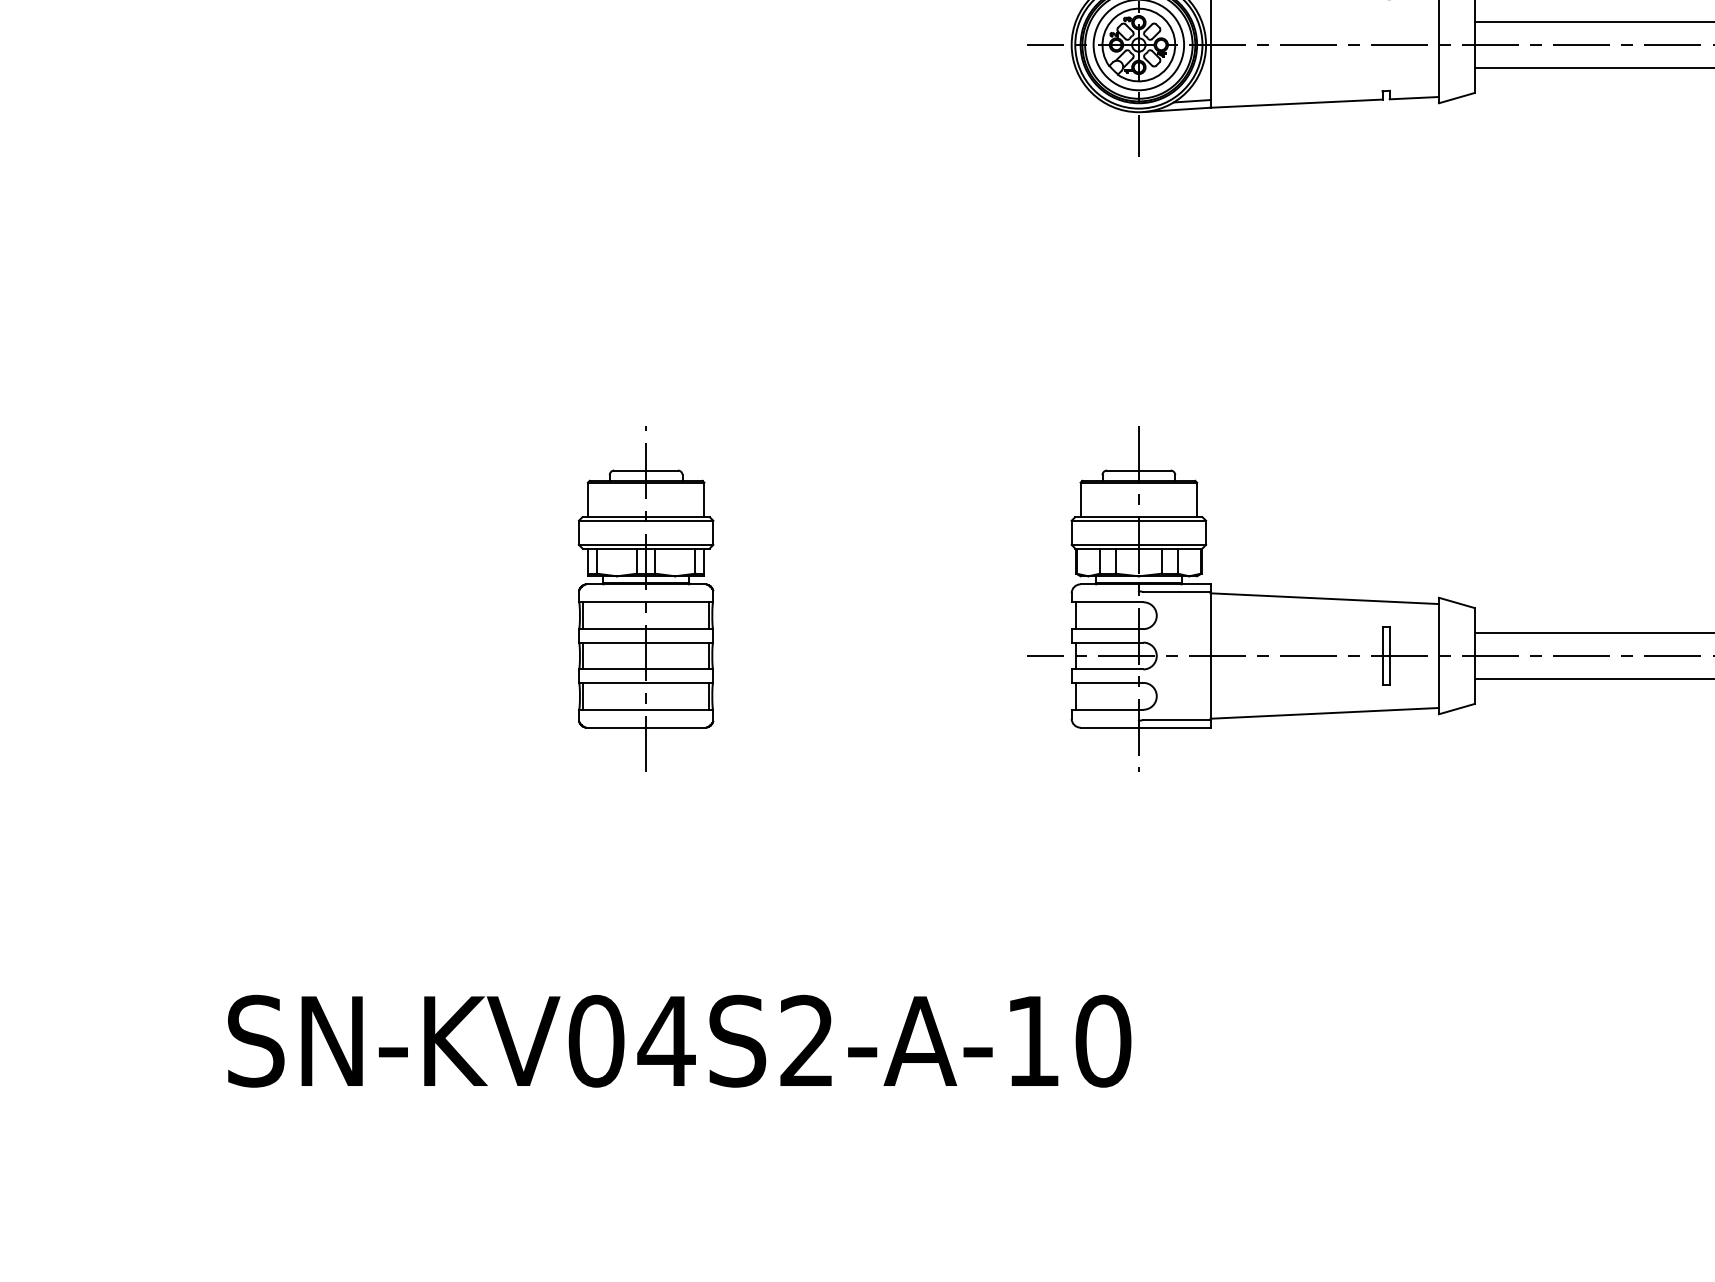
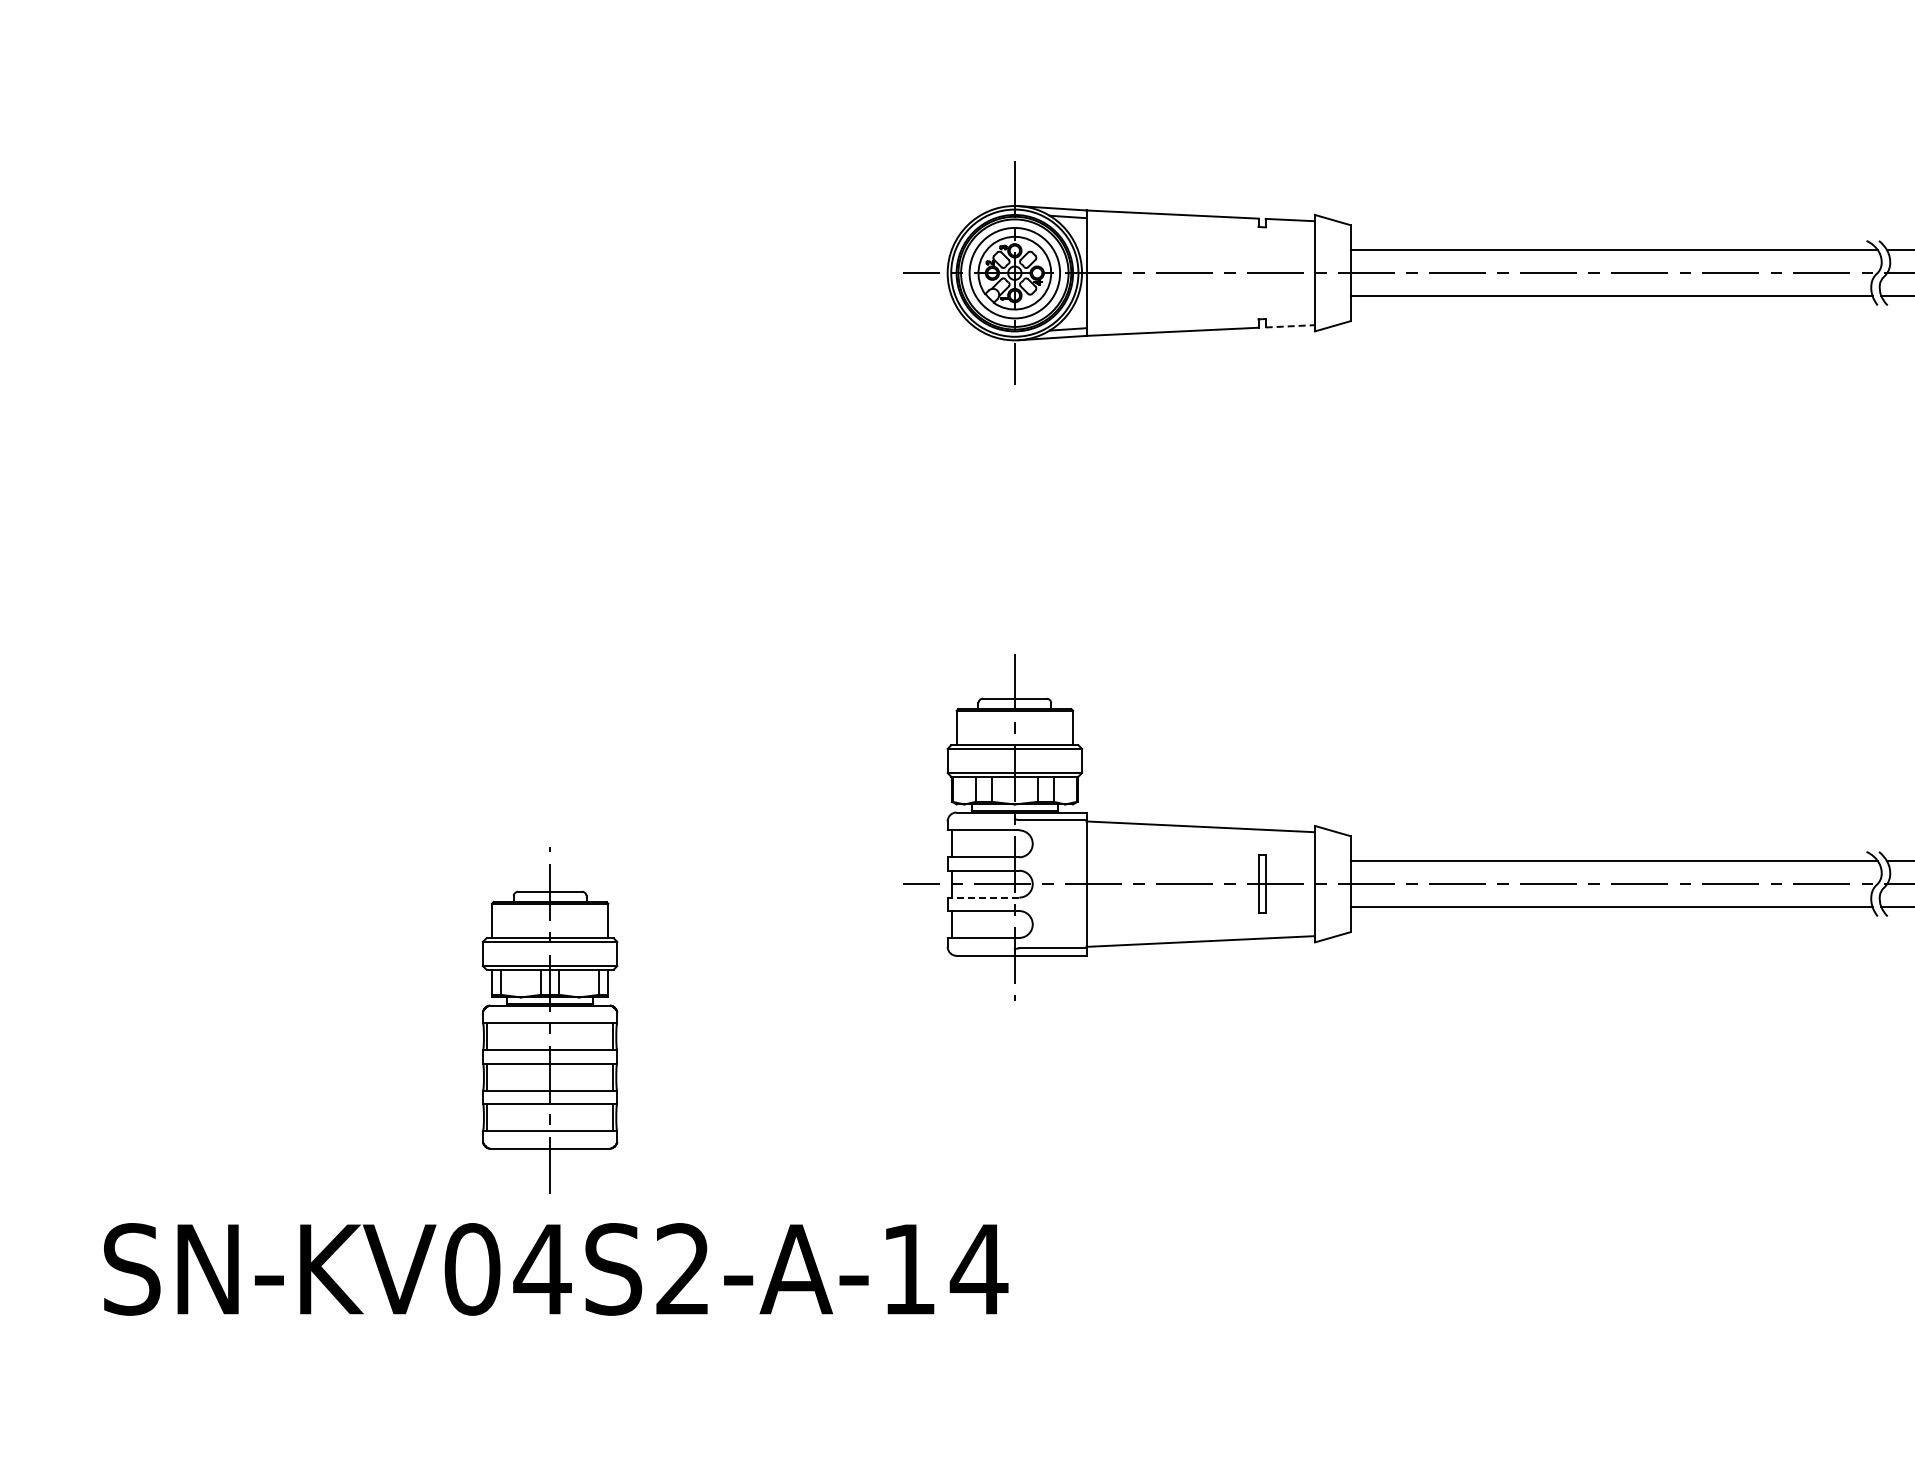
line: (1414, 98) -> (1290, 326), solid -> dashed
part: (645, 599) -> (549, 1020), moved
line: (1107, 669) -> (983, 897), solid -> dashed
text: (1102, 1041) -> (978, 1269), SN-KV04S2-A-10 -> SN-KV04S2-A-14

